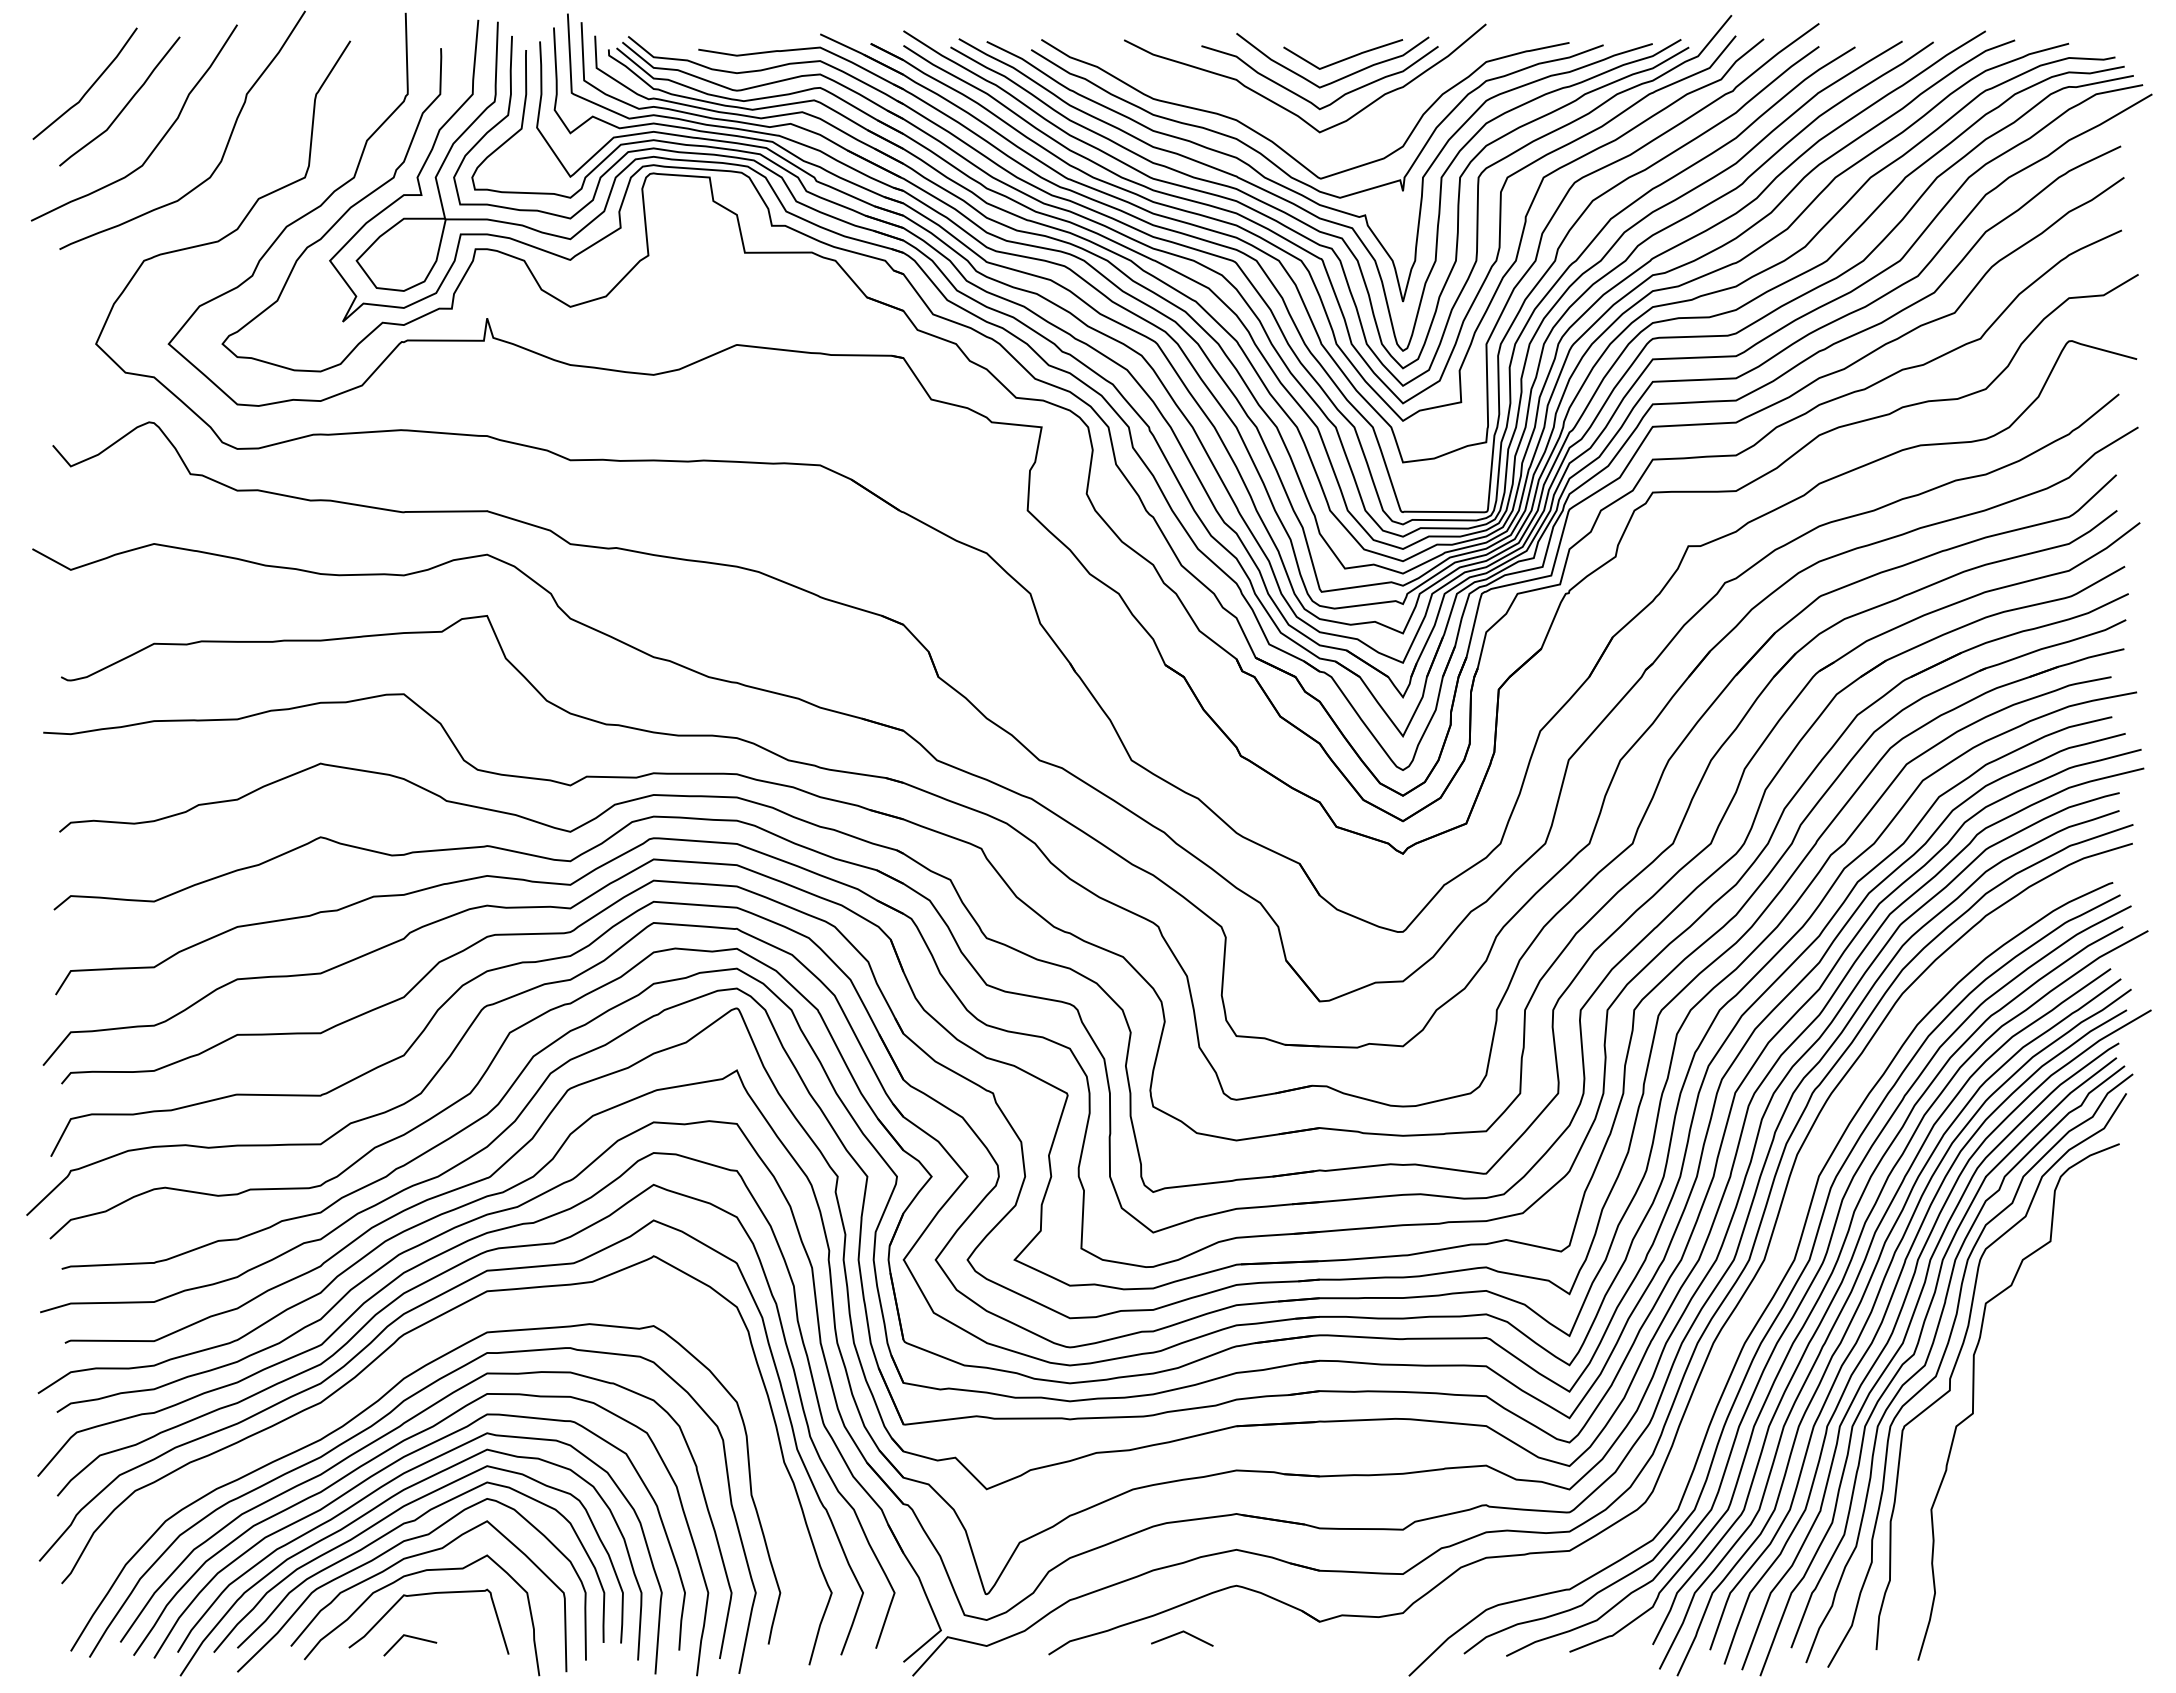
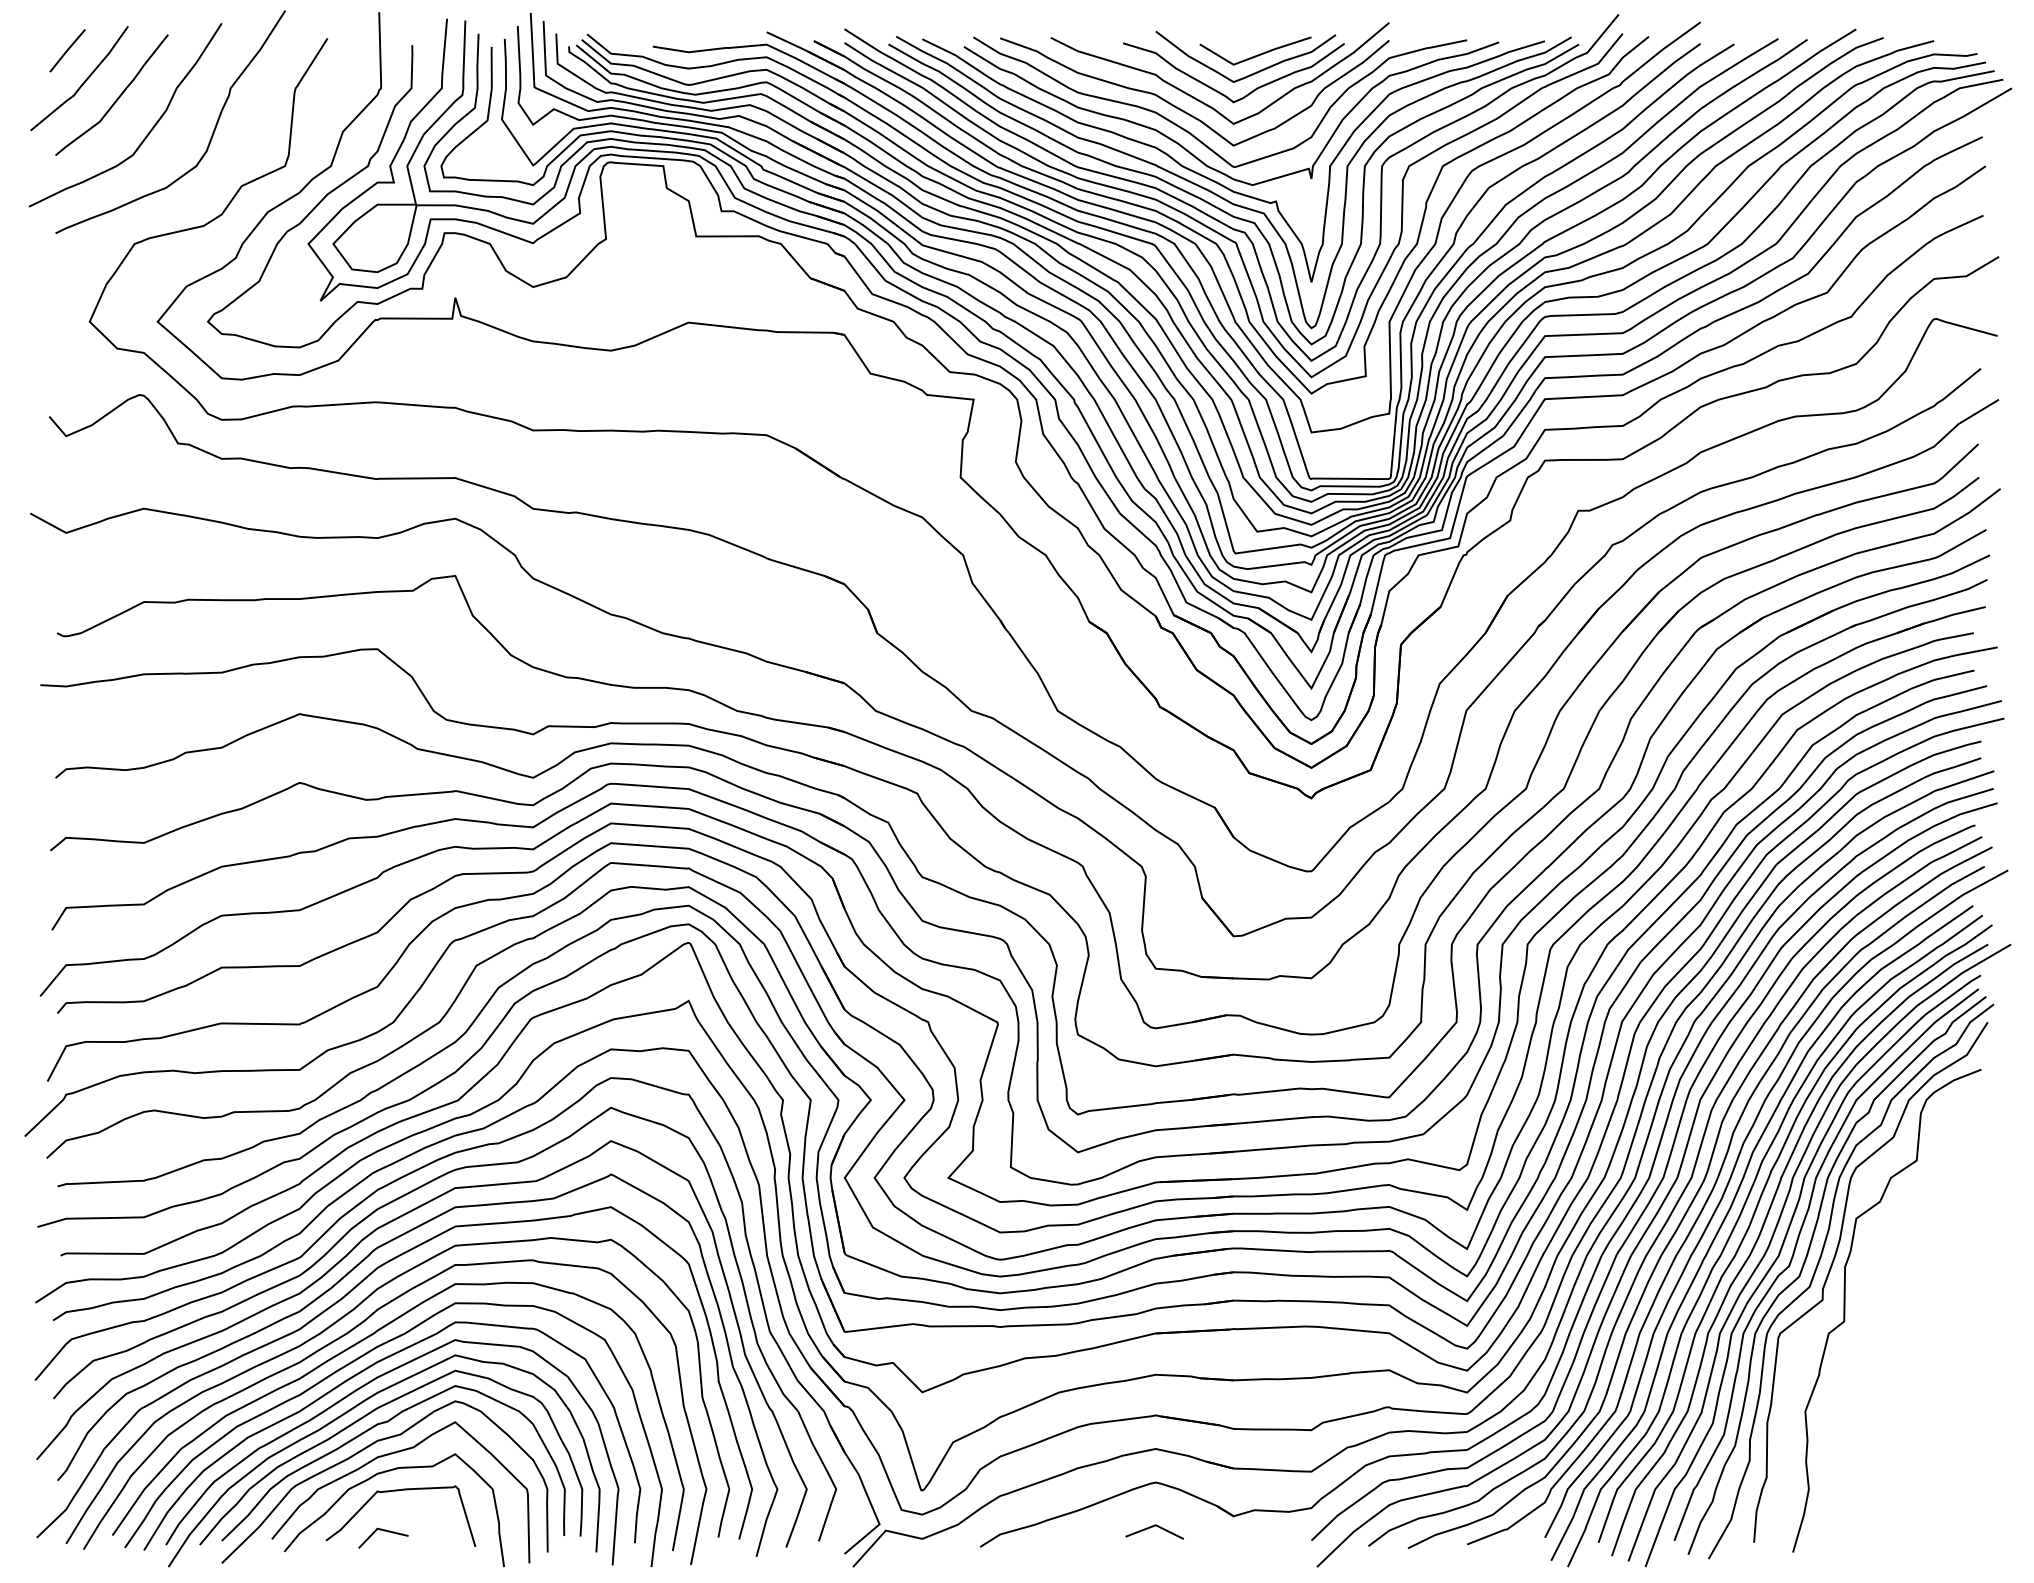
line: (72, 54) -> (67, 51), added
curve: (1267, 118) -> (1184, 110), added
curve: (1779, 1255) -> (1663, 1173), added
curve: (364, 1391) -> (340, 1300), added
line: (1181, 1633) -> (1153, 1527), moved

